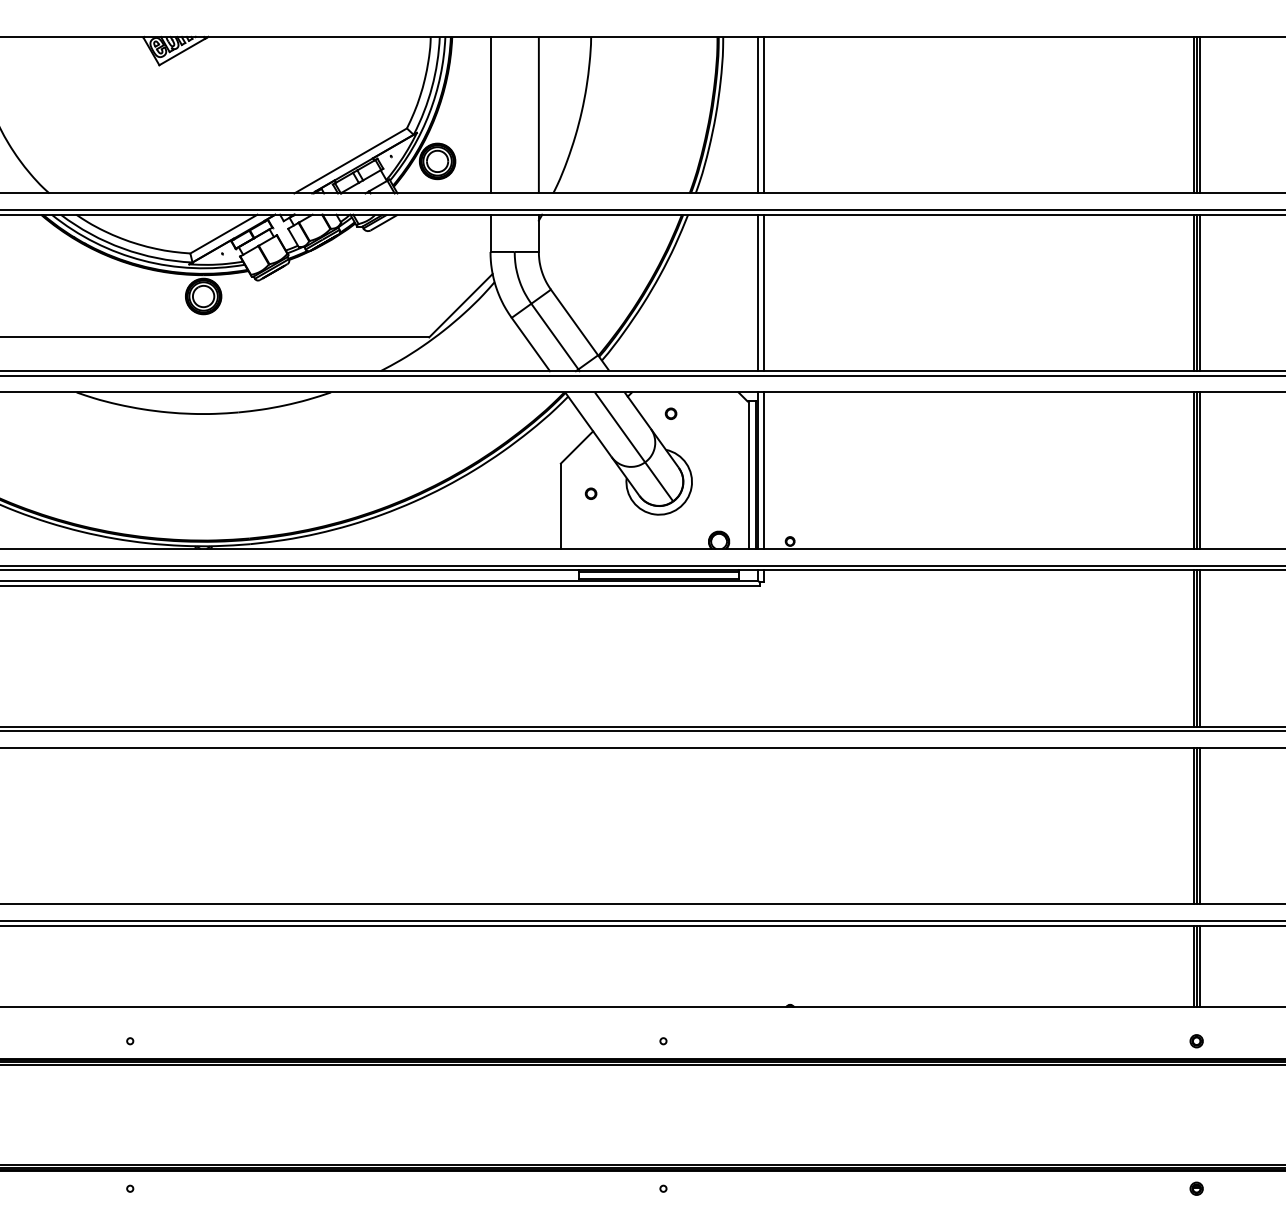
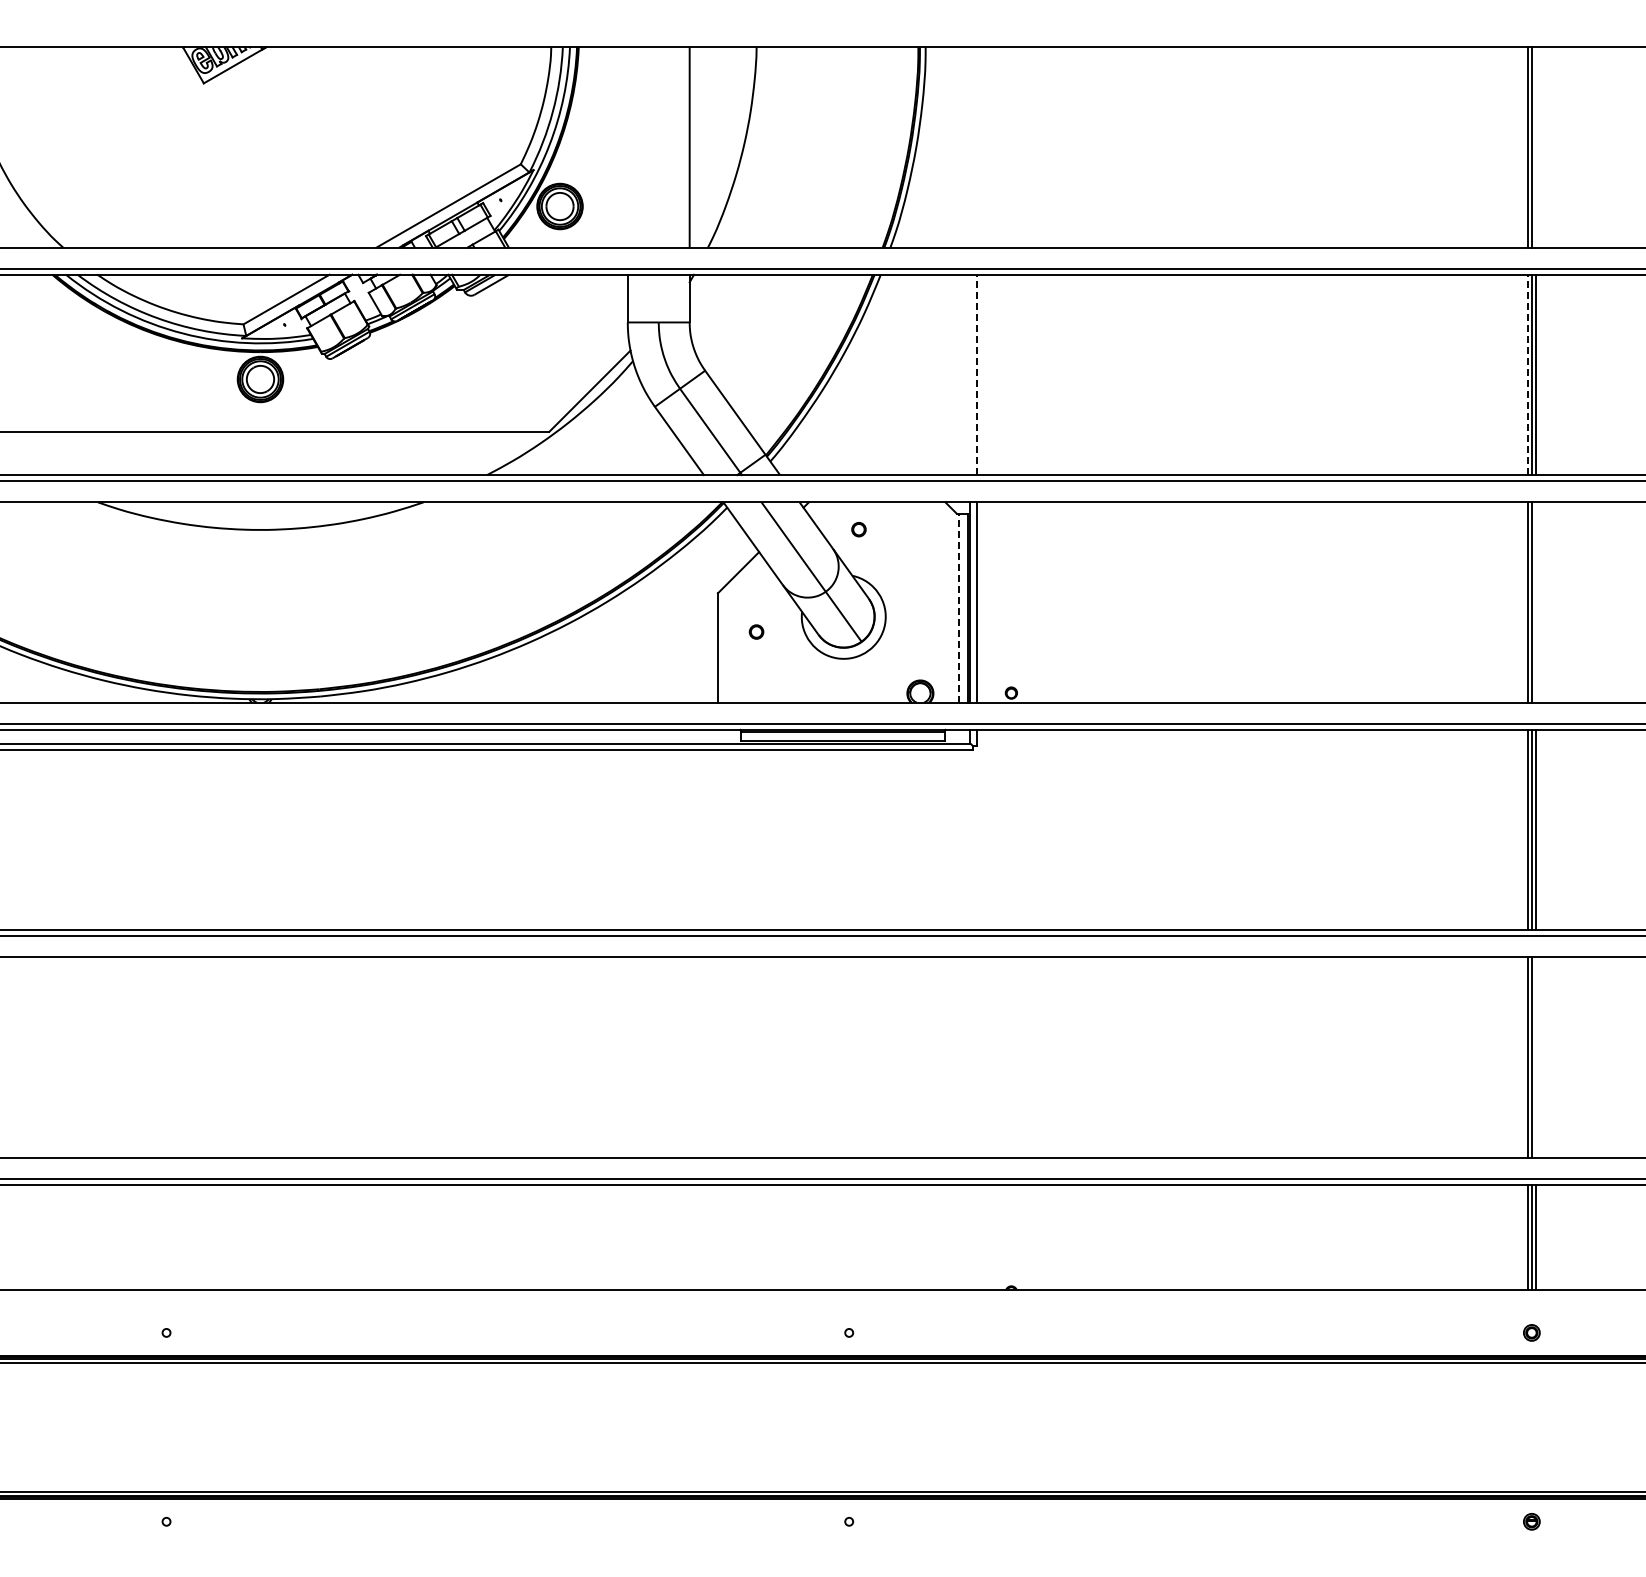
line: (490, 115) -> (627, 147), removed
line: (758, 115) -> (970, 147), removed
line: (763, 115) -> (977, 147), removed
line: (1200, 115) -> (1536, 147), removed
line: (758, 292) -> (970, 374), removed
line: (763, 292) -> (977, 374), solid -> dashed
line: (1193, 292) -> (1527, 374), solid -> dashed
line: (1200, 470) -> (1536, 602), removed
line: (749, 474) -> (959, 607), solid -> dashed
line: (1200, 826) -> (1536, 1057), removed

